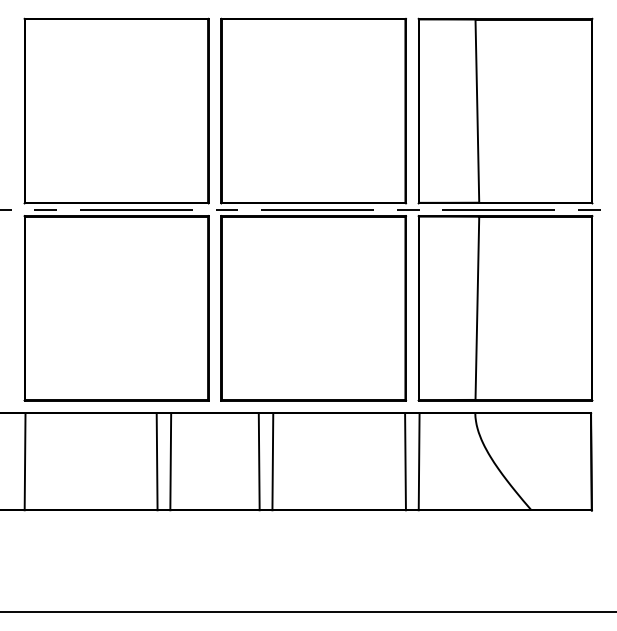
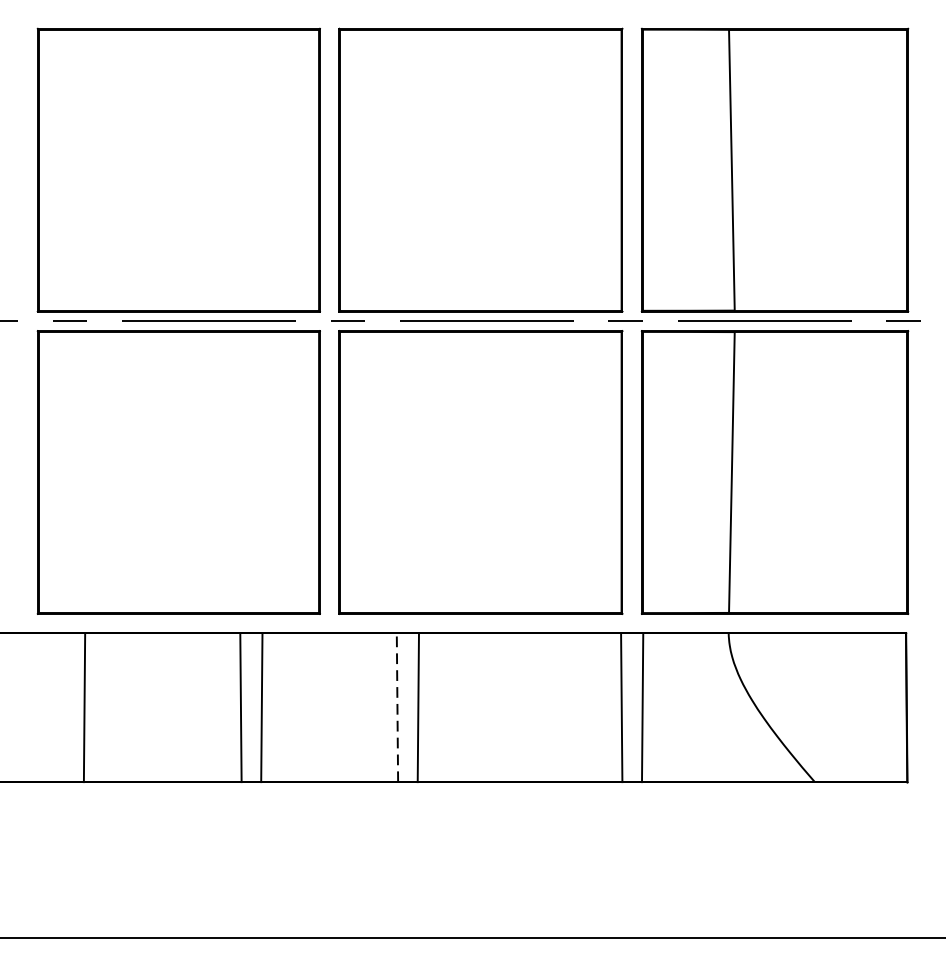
line: (24, 461) -> (83, 707), moved
line: (259, 461) -> (397, 707), solid -> dashed

